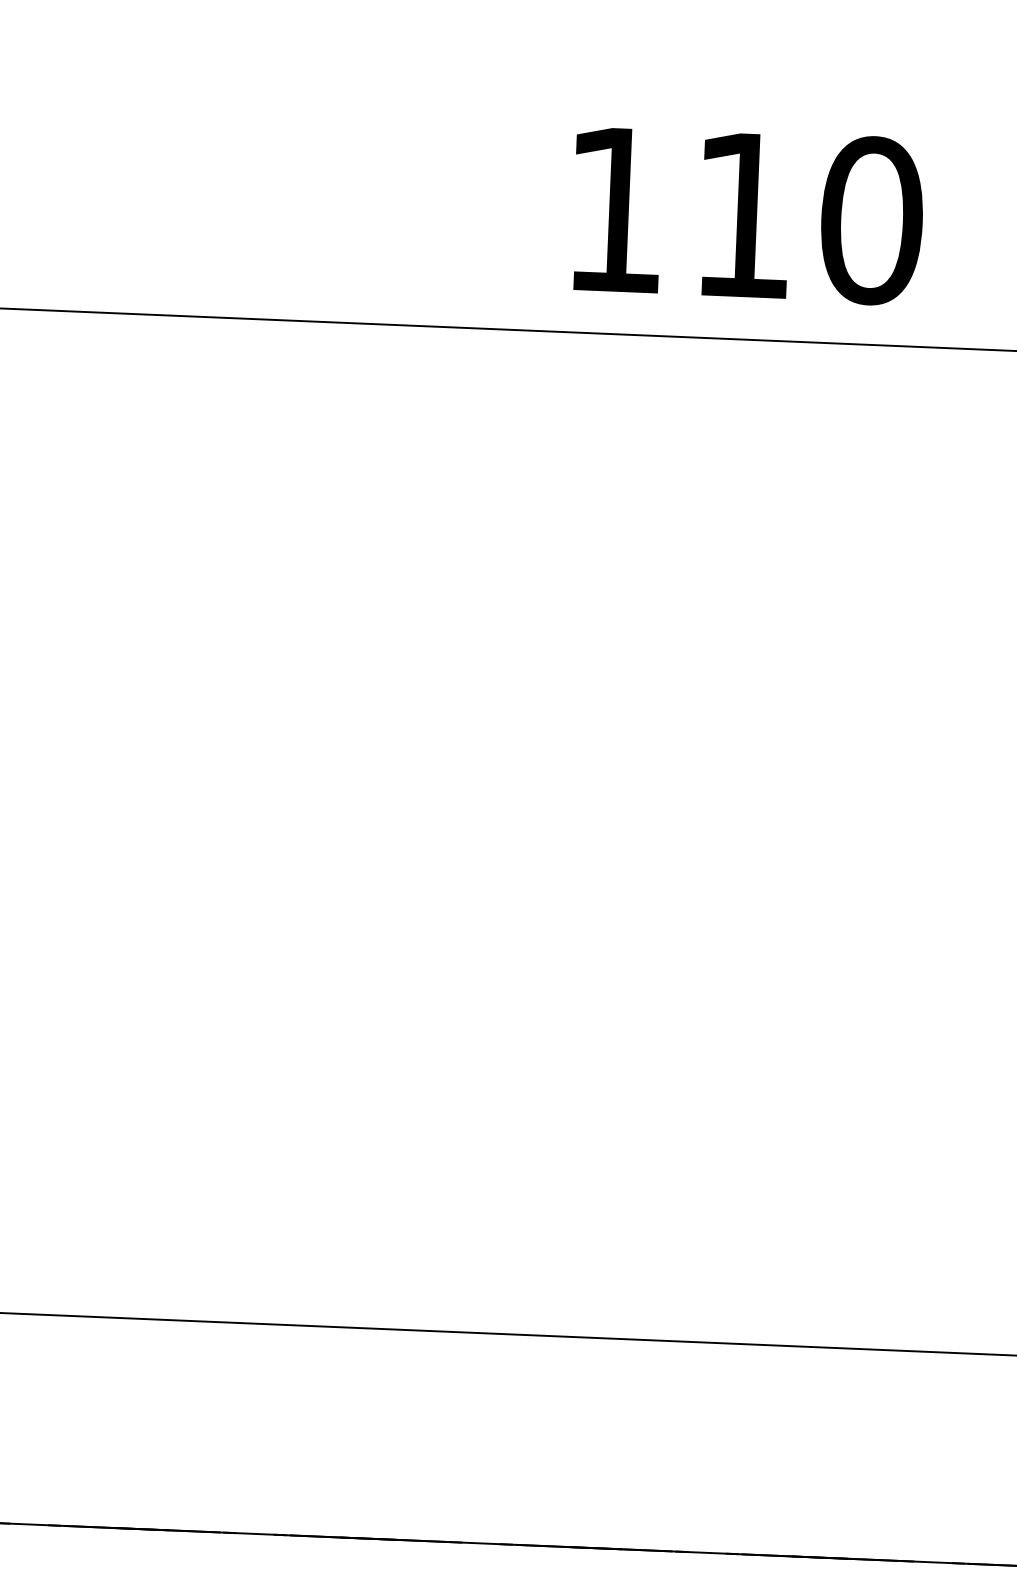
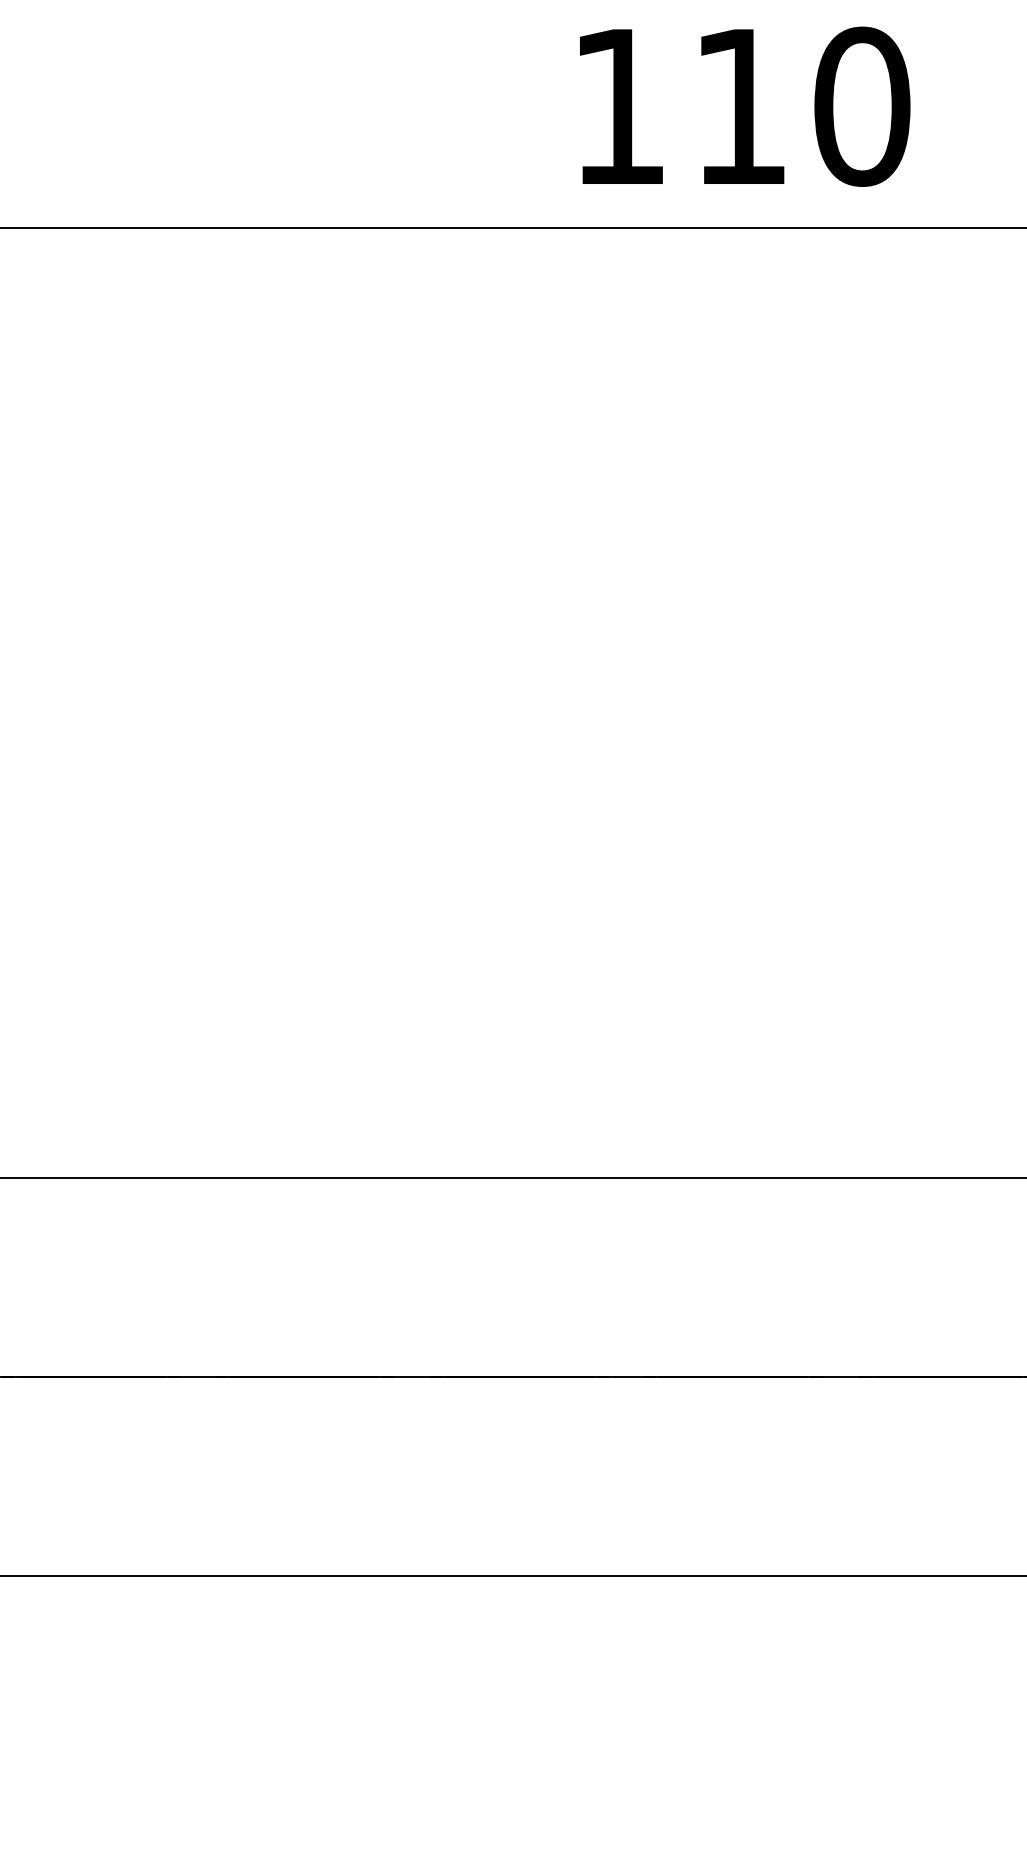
text: (748, 215) -> (745, 106), moved

